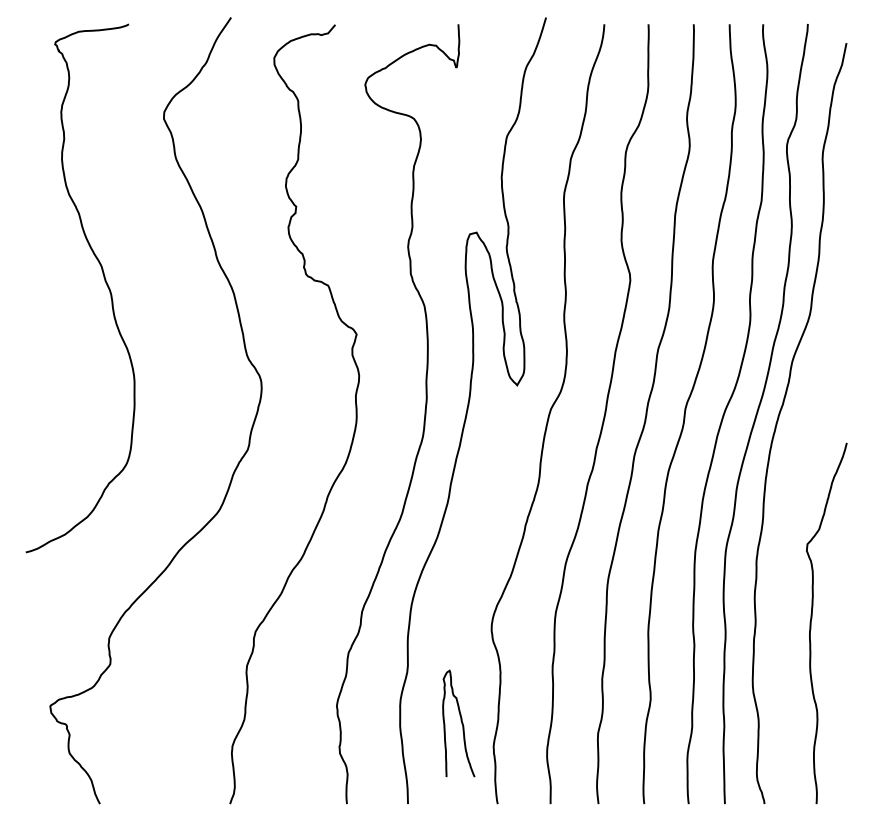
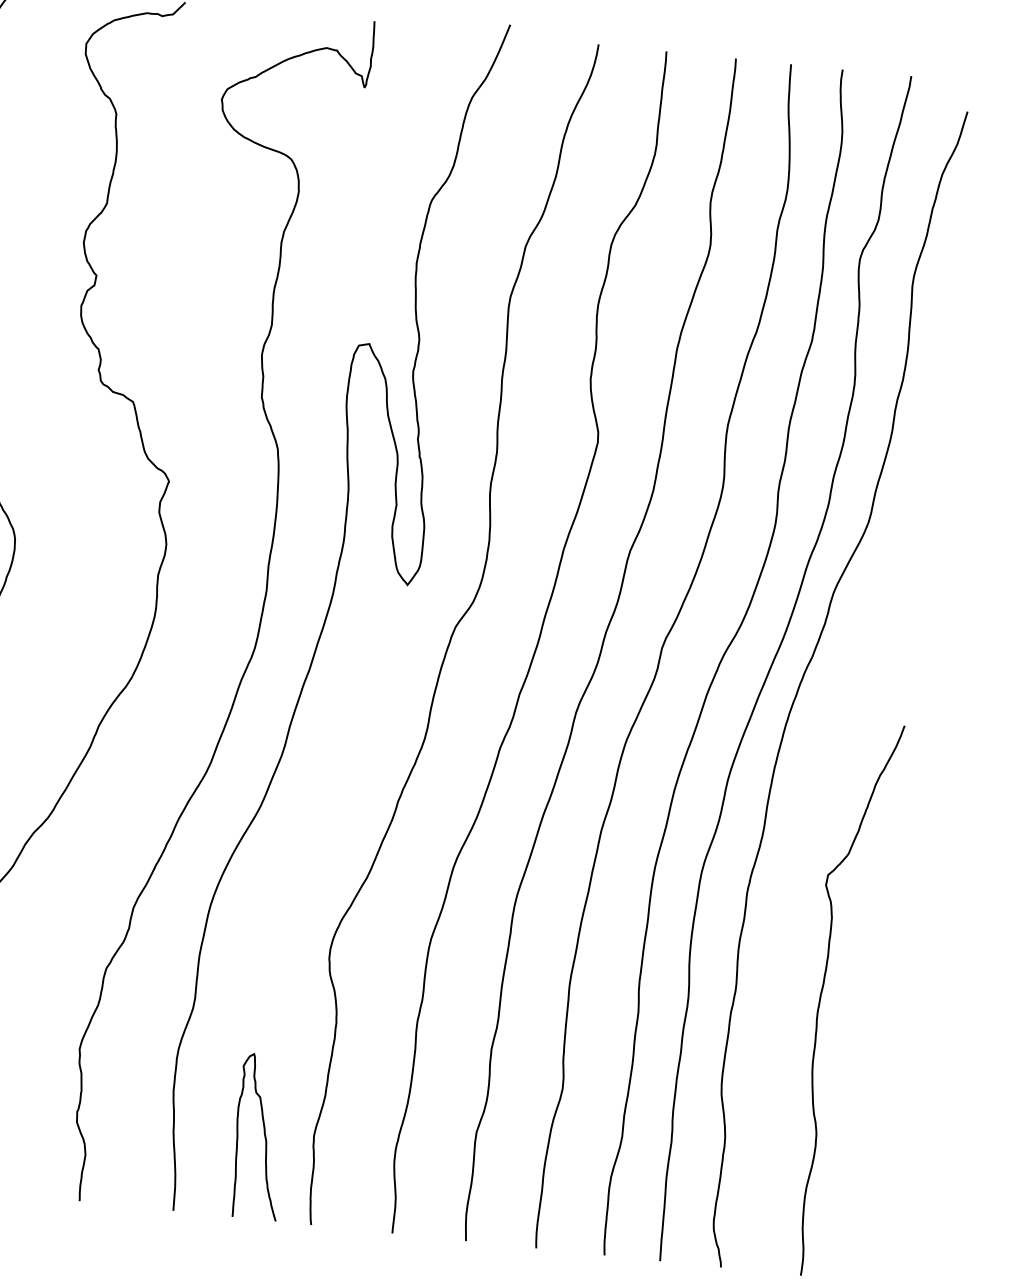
curve: (461, 723) -> (264, 1137), moved

